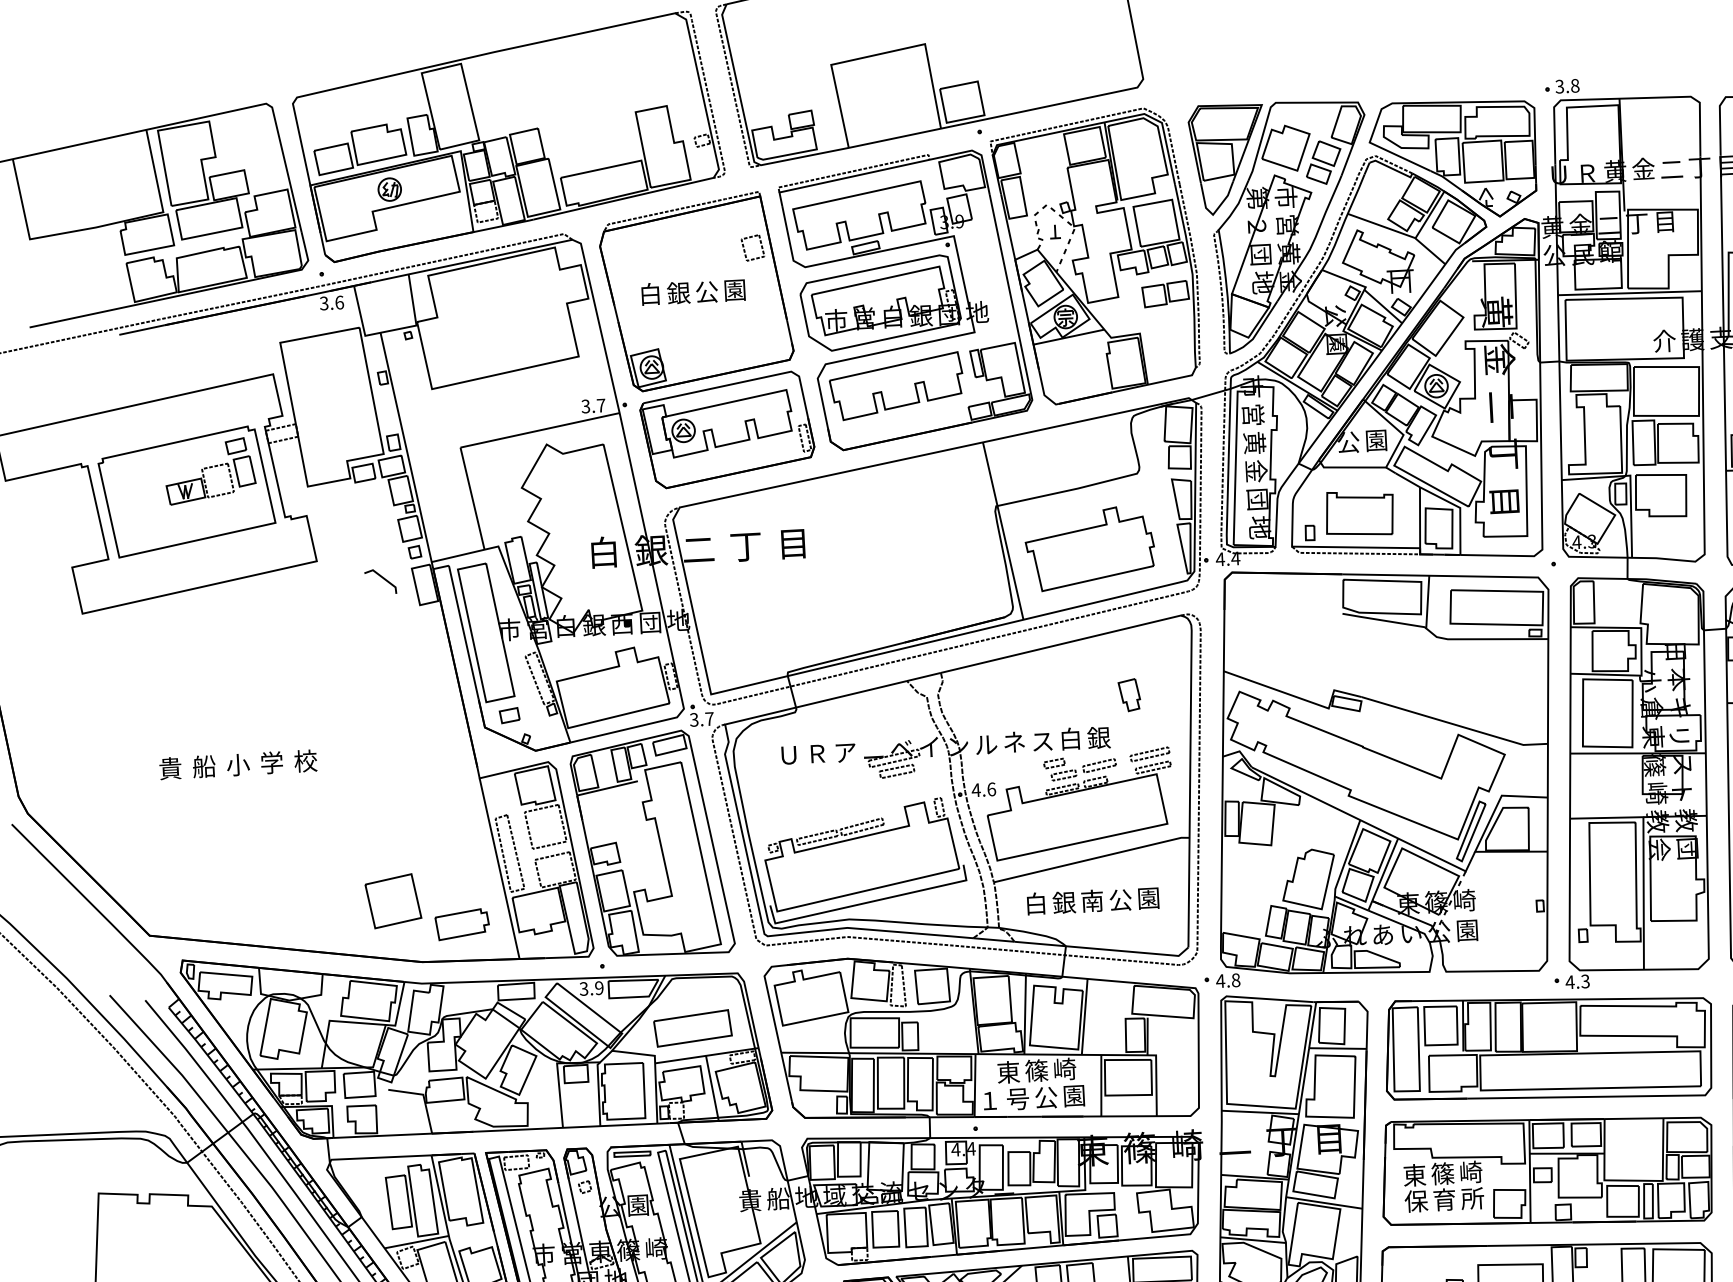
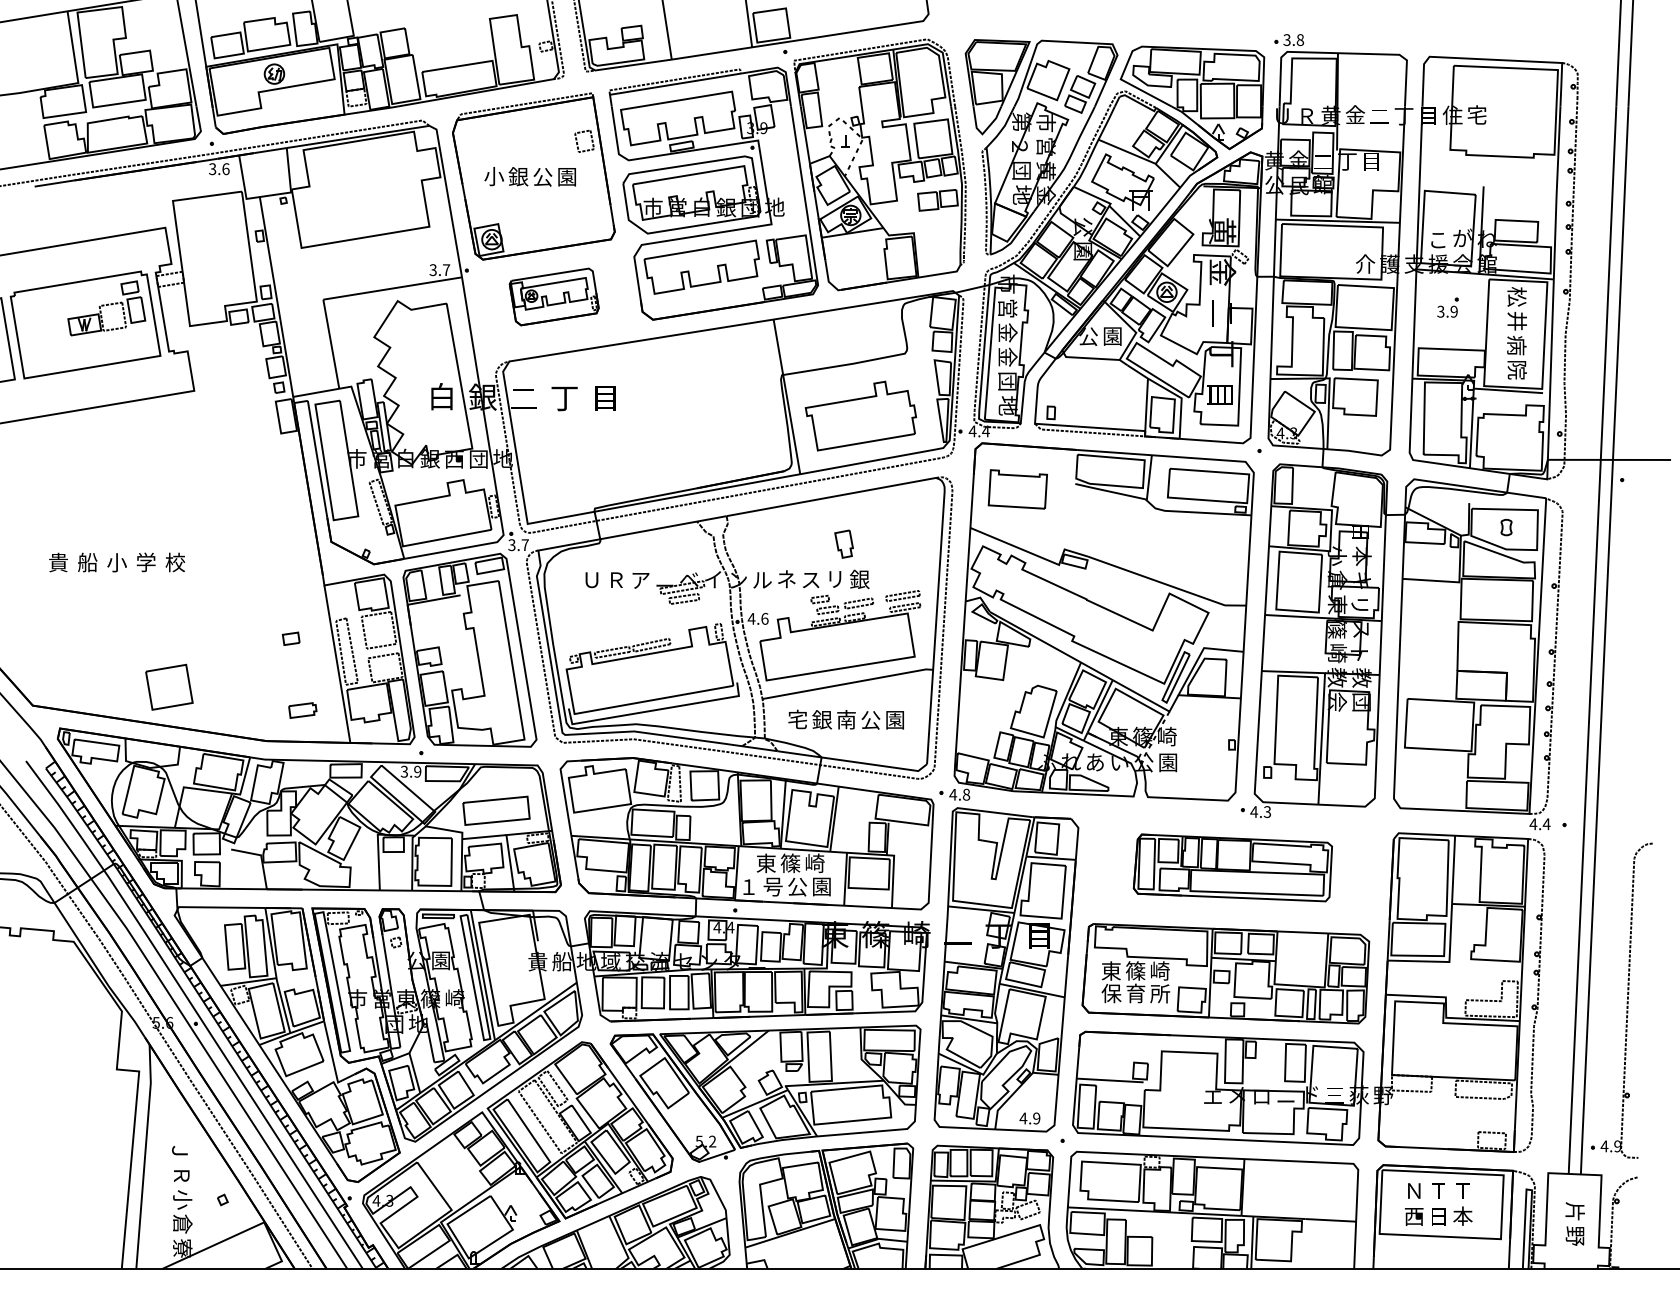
text: (649, 294) -> (493, 176), 白 -> 小
part: (727, 429) -> (554, 296), size x0.6
text: (1254, 442) -> (1007, 332), 黄 -> 金
part: (1359, 513) -> (1017, 489), moved
line: (383, 579) -> (250, 409), removed
part: (1128, 694) -> (843, 543), moved
part: (508, 715) -> (290, 638), moved
text: (1069, 738) -> (834, 578), 白 -> リ
part: (393, 900) -> (169, 686), moved
text: (1035, 903) -> (797, 719), 白 -> 宅
part: (462, 924) -> (302, 710), size x0.6
part: (1548, 1047) -> (1232, 867), size x0.7

